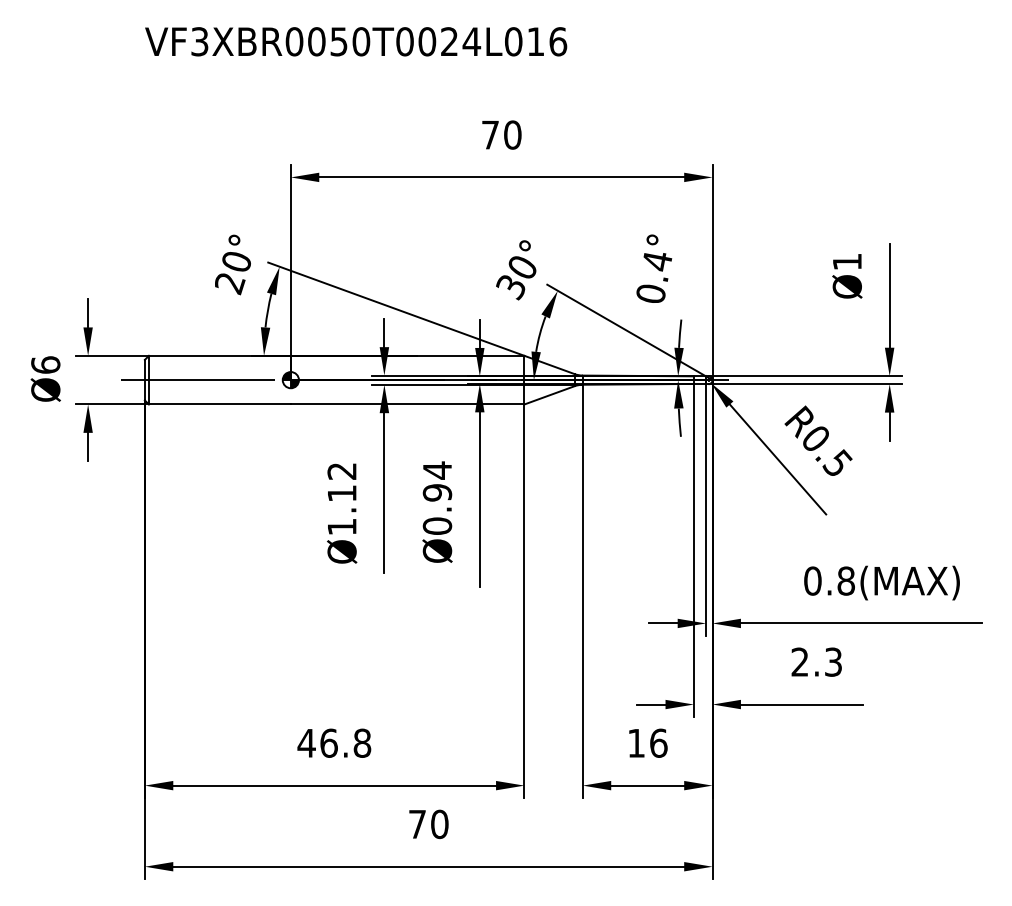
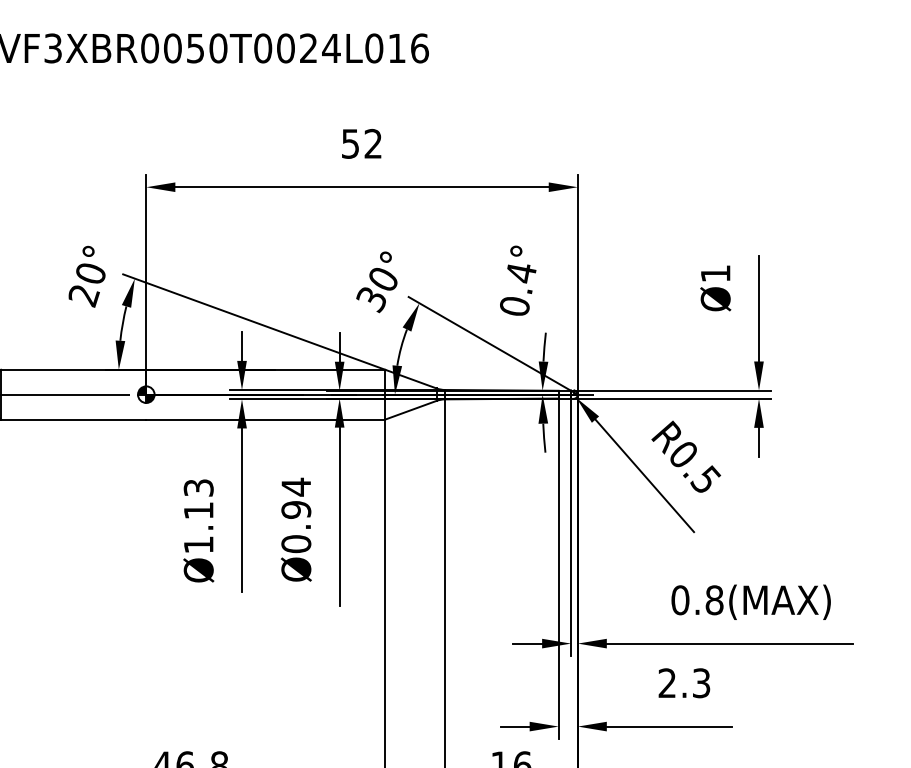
text: (501, 134) -> (361, 143), 70 -> 52
text: (341, 471) -> (198, 488), Ø1.12 -> Ø1.13

